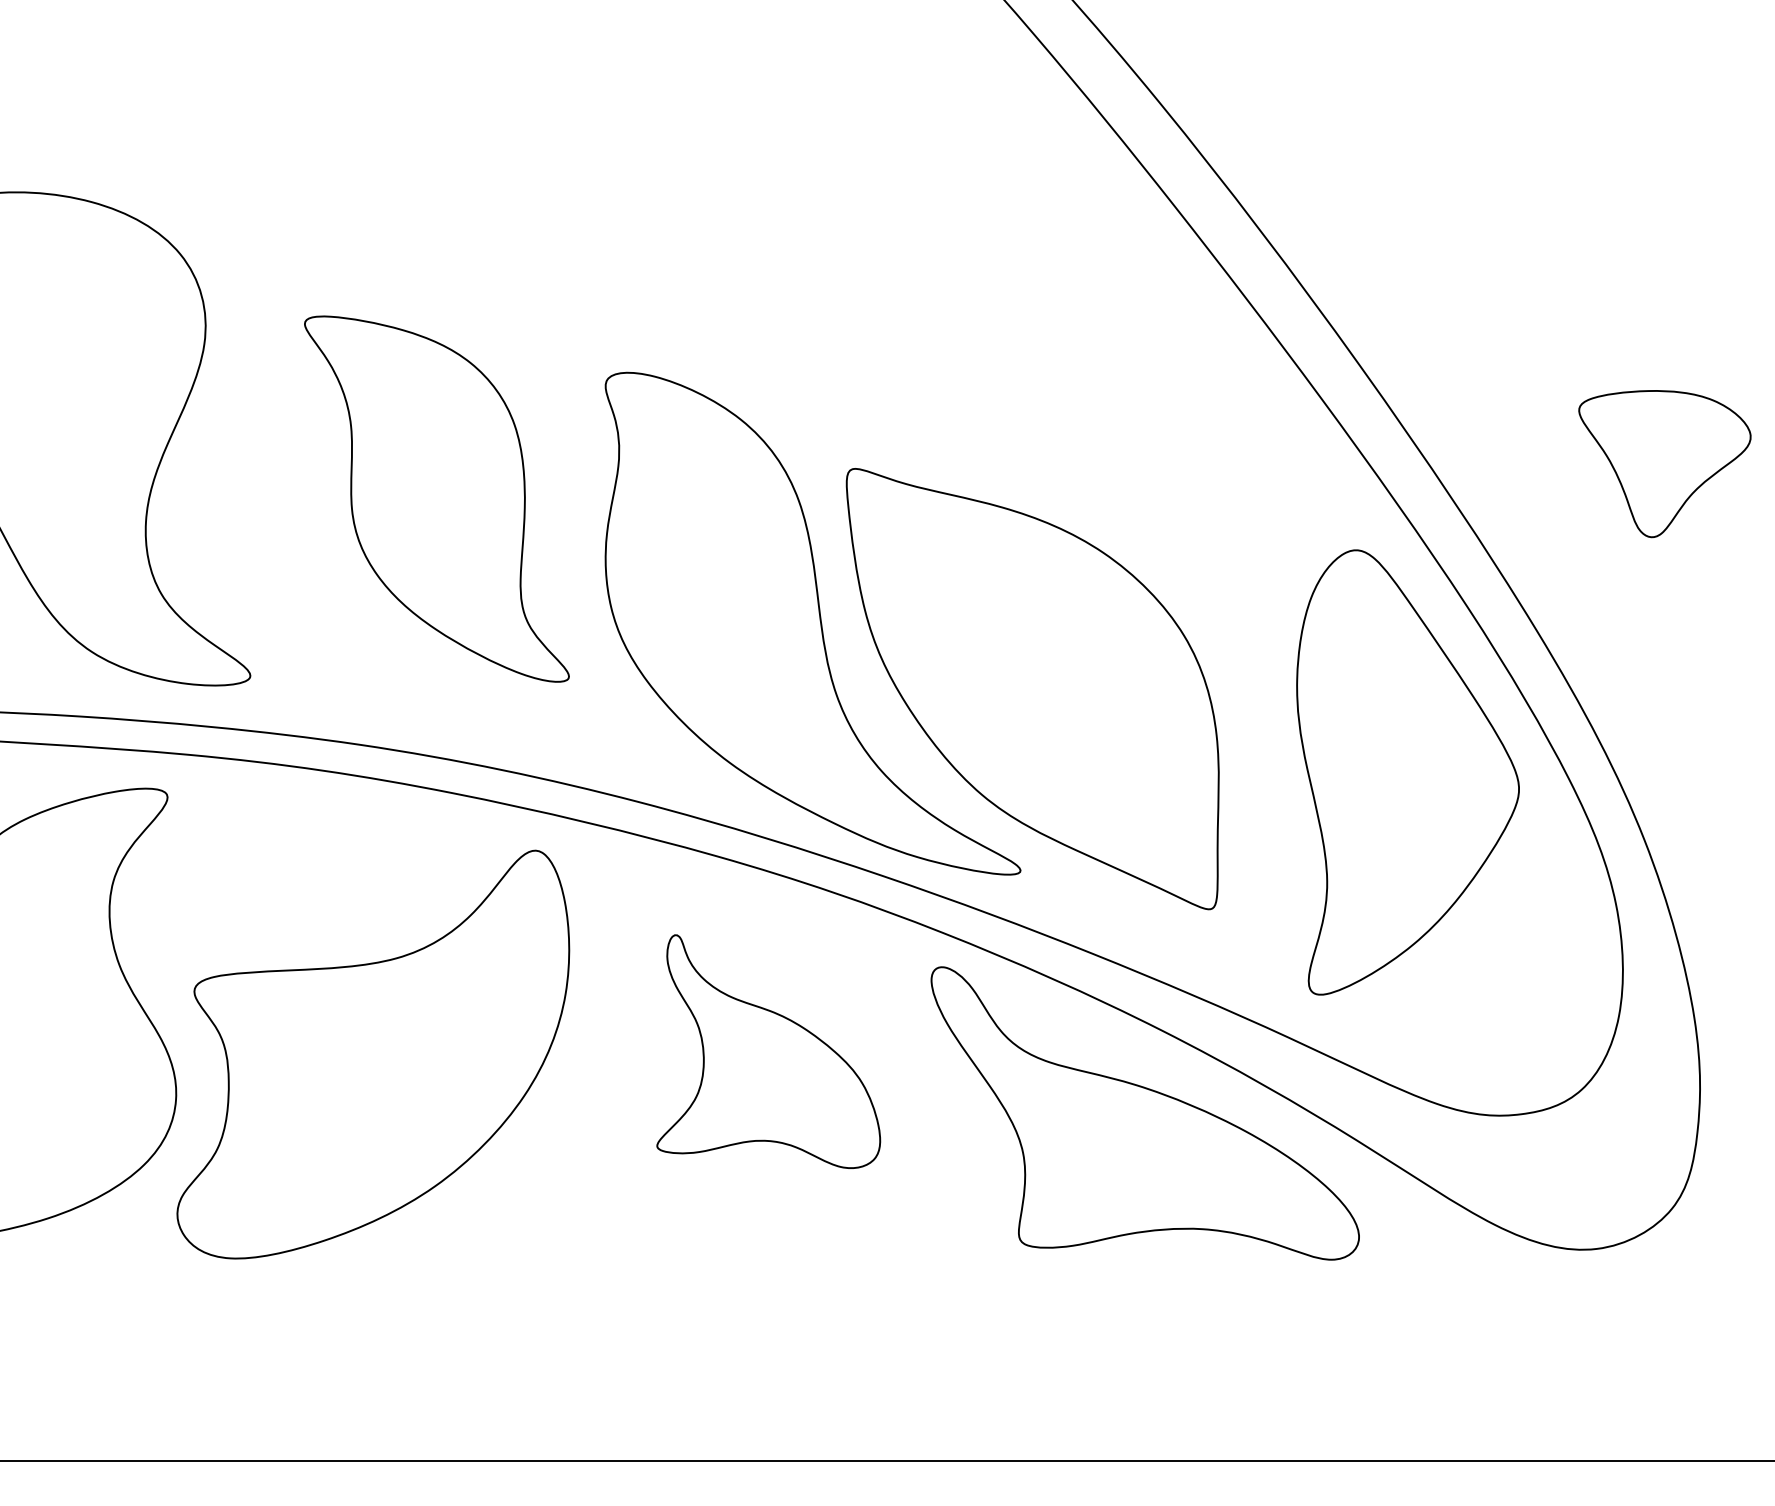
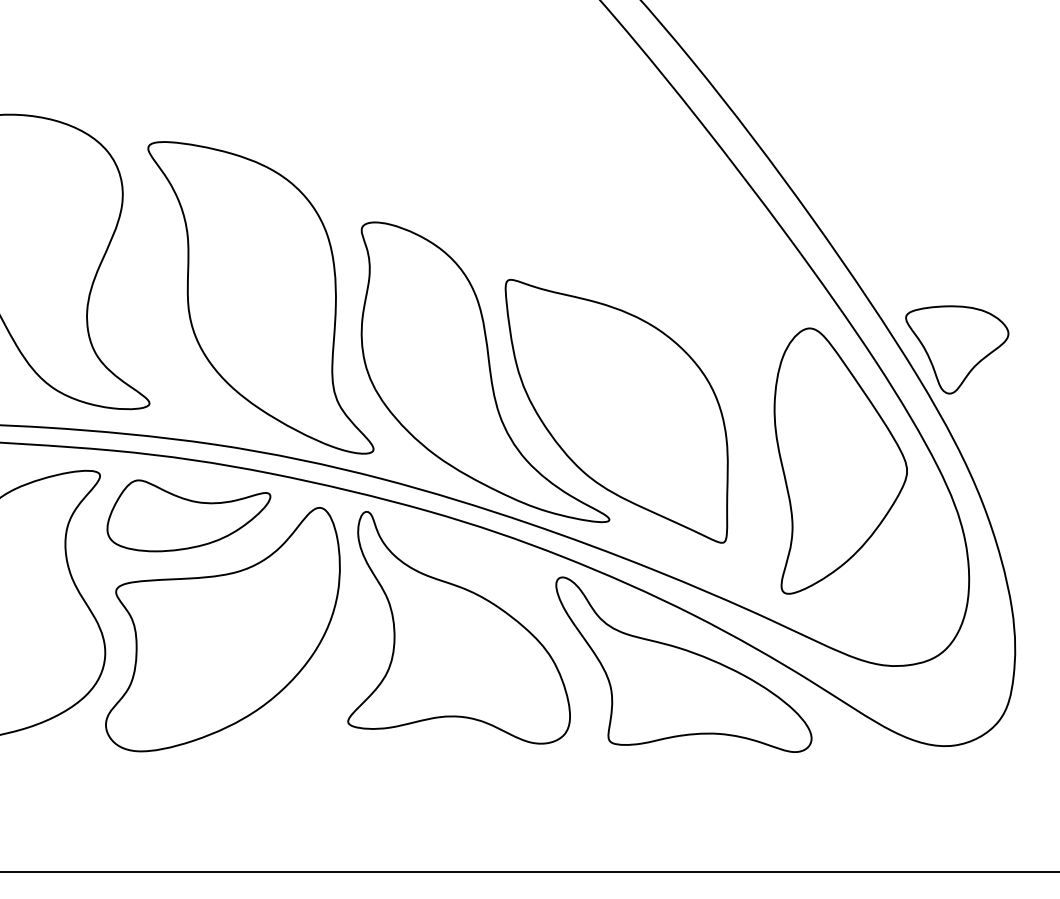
part: (1665, 463) -> (957, 349), moved
part: (436, 498) -> (260, 297), size x1.43
part: (315, 863) -> (188, 515), added
part: (767, 1051) -> (458, 627), size x1.67

